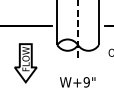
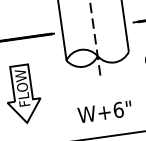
text: (86, 82) -> (118, 110), W+9" -> W+6"

